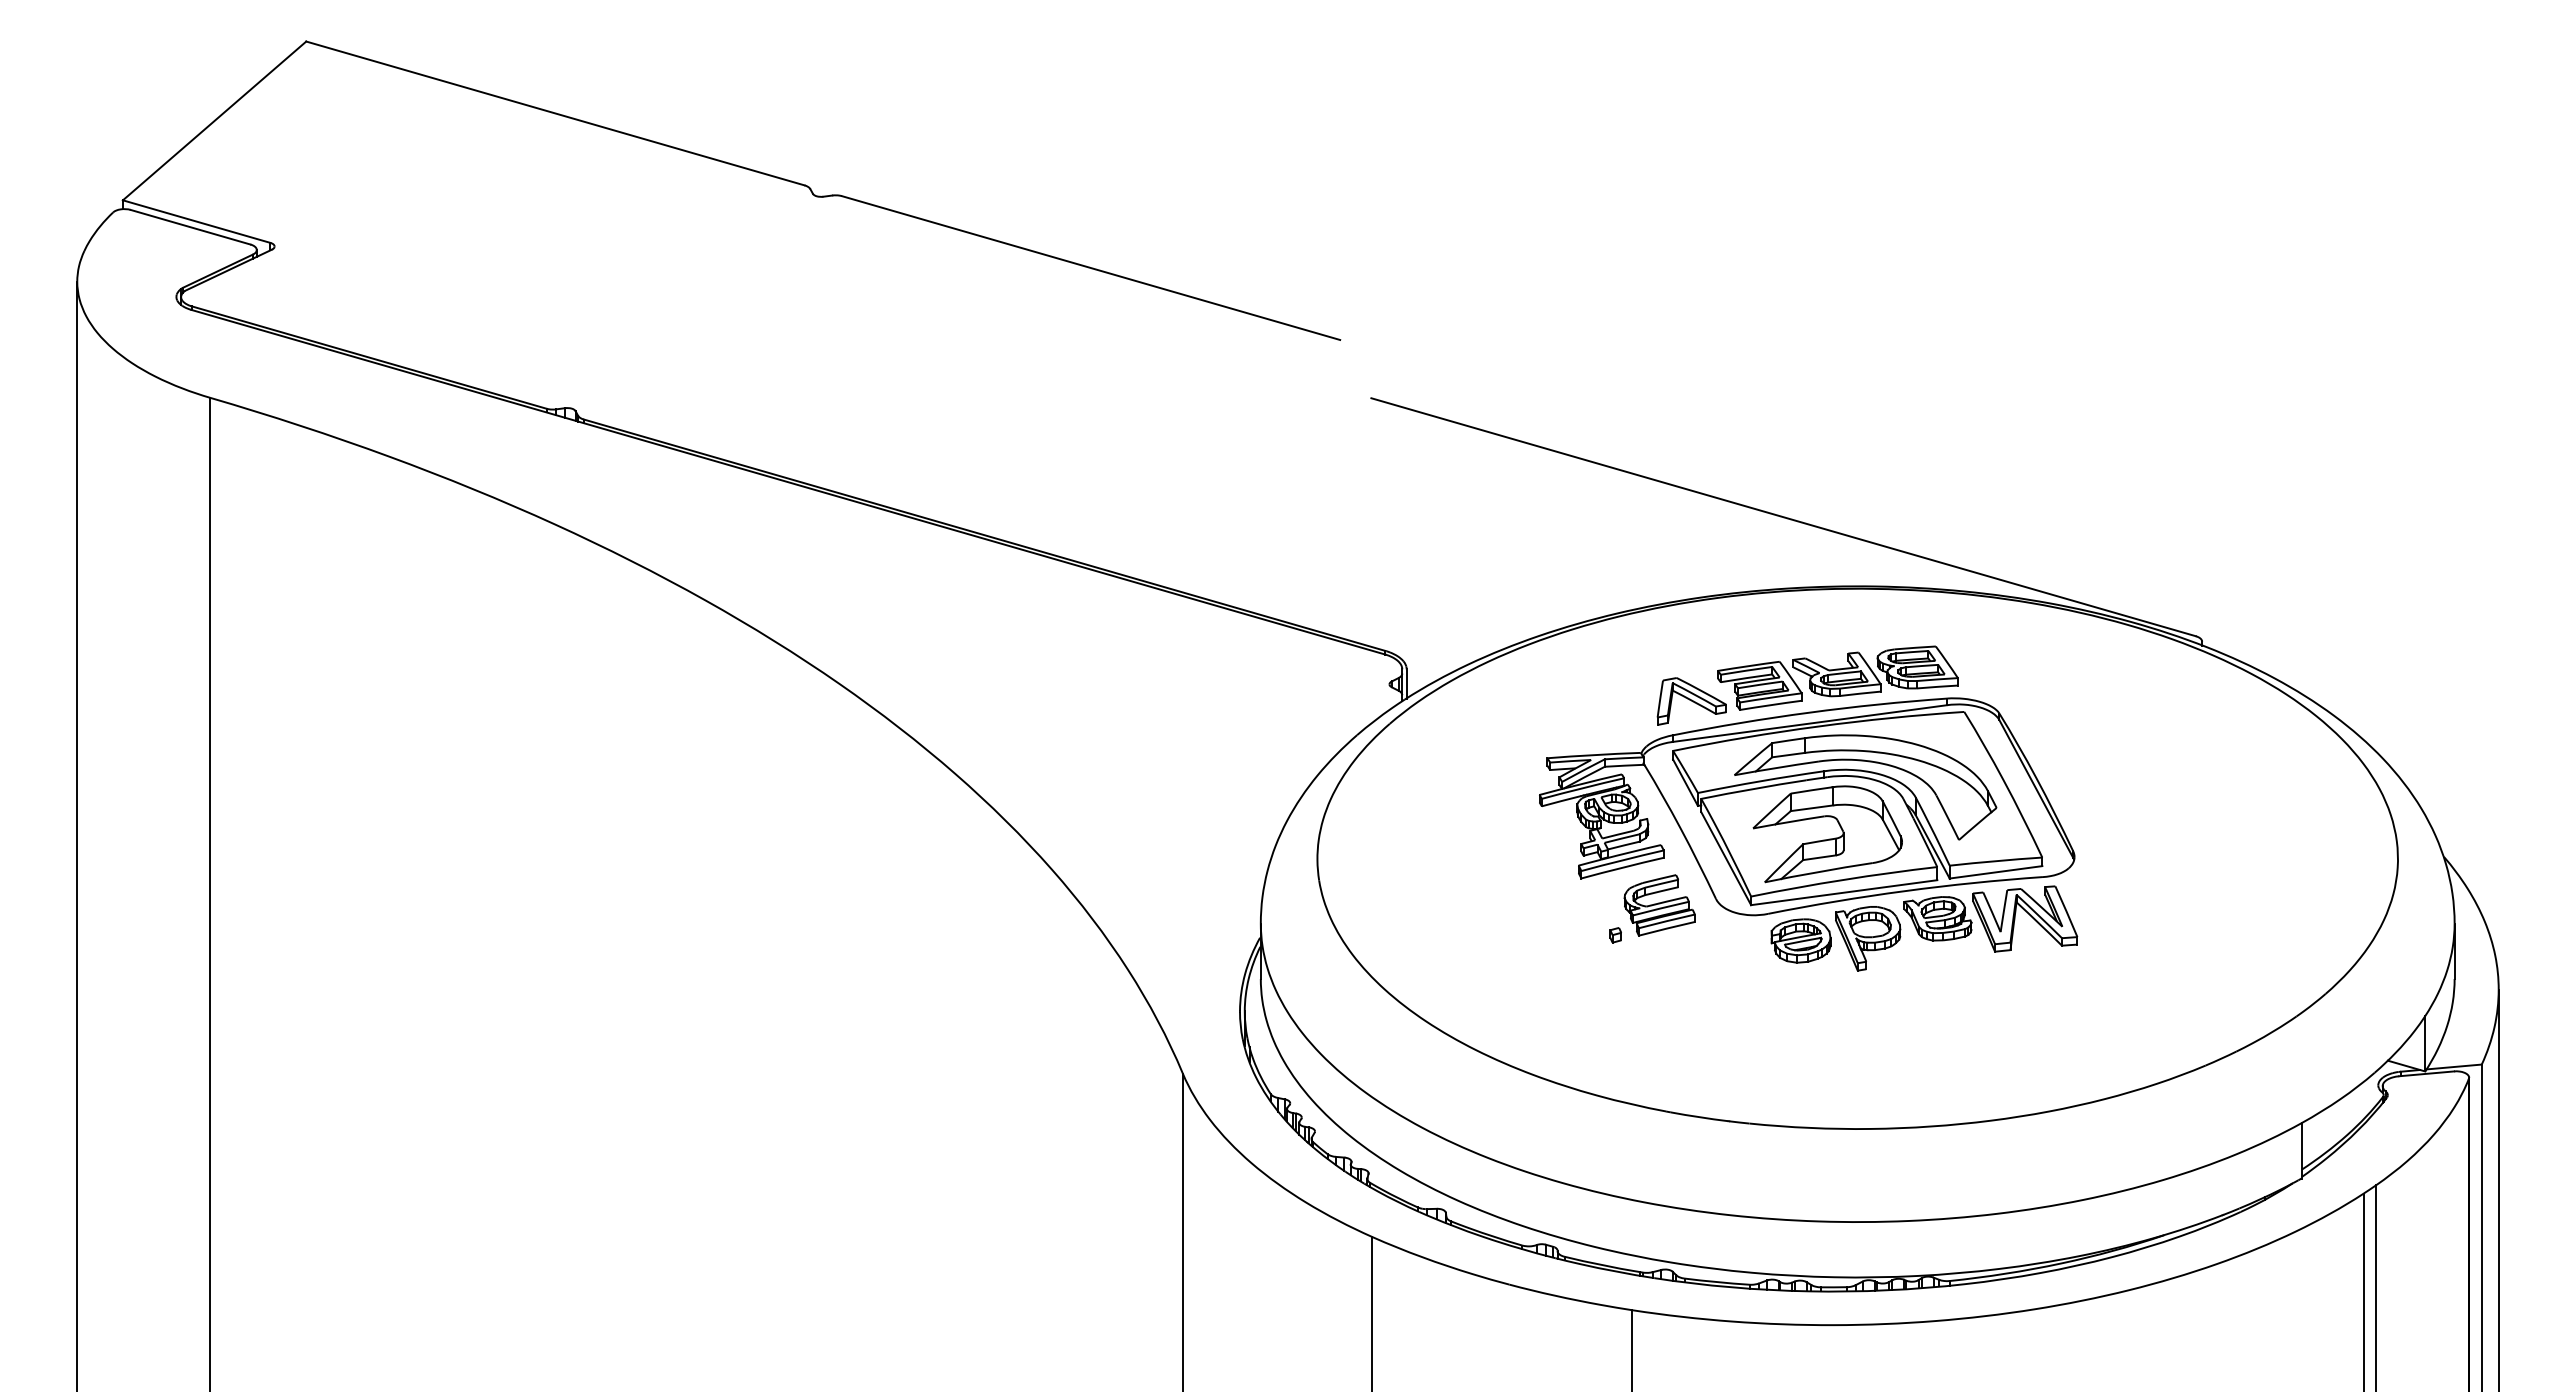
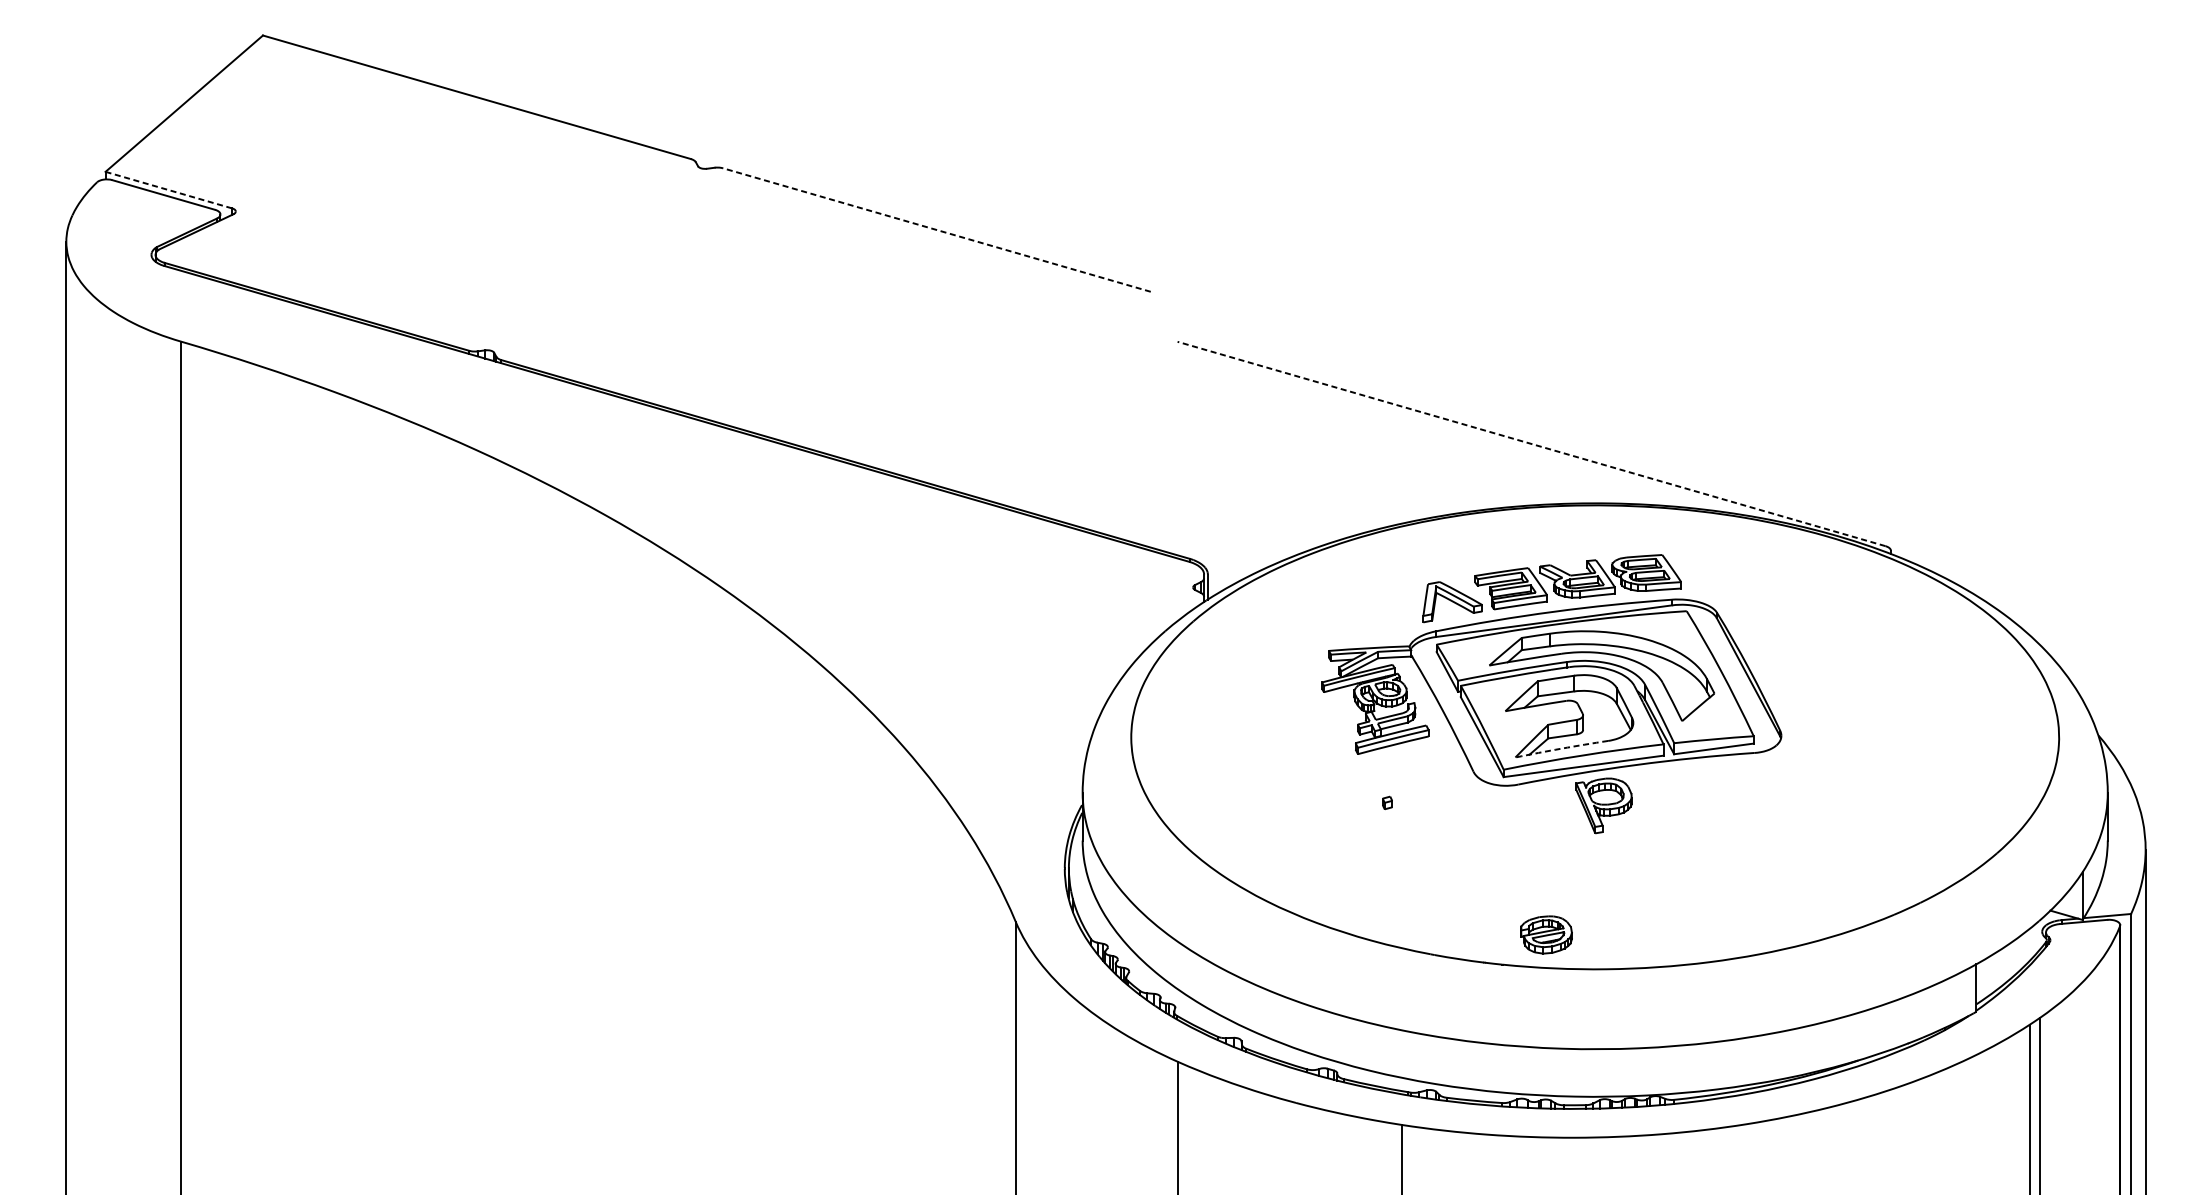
line: (196, 221) -> (168, 190), solid -> dashed
line: (1090, 267) -> (936, 229), solid -> dashed
line: (1783, 517) -> (1531, 444), solid -> dashed
arc: (1818, 872) -> (1561, 749), solid -> dashed
part: (1659, 905) -> (1425, 777), removed
part: (1990, 918) -> (1709, 788), removed
part: (1800, 940) -> (1546, 934), moved

